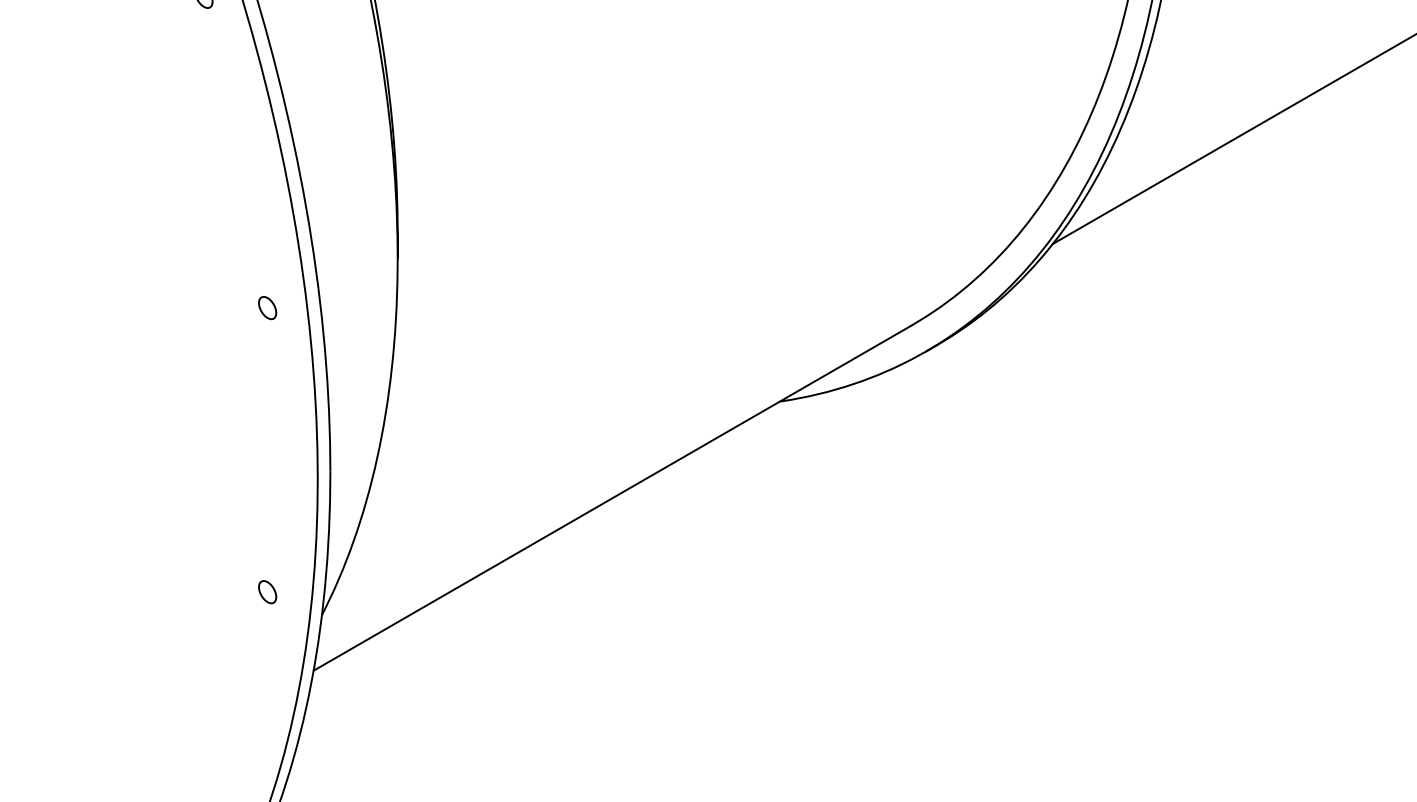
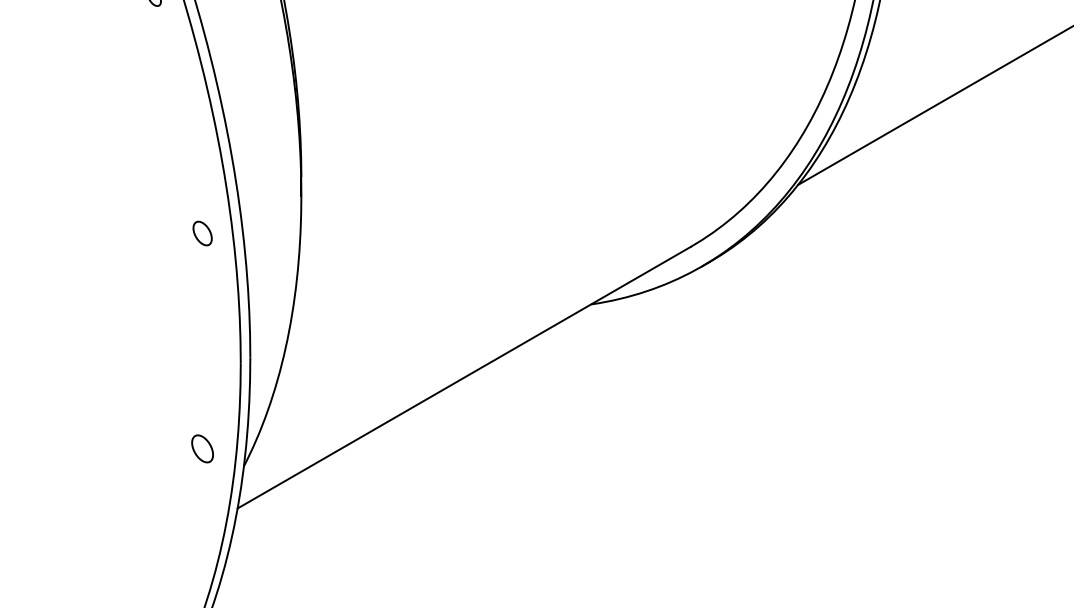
part: (267, 308) -> (202, 233), size x1.4
part: (267, 591) -> (202, 448), size x1.6

